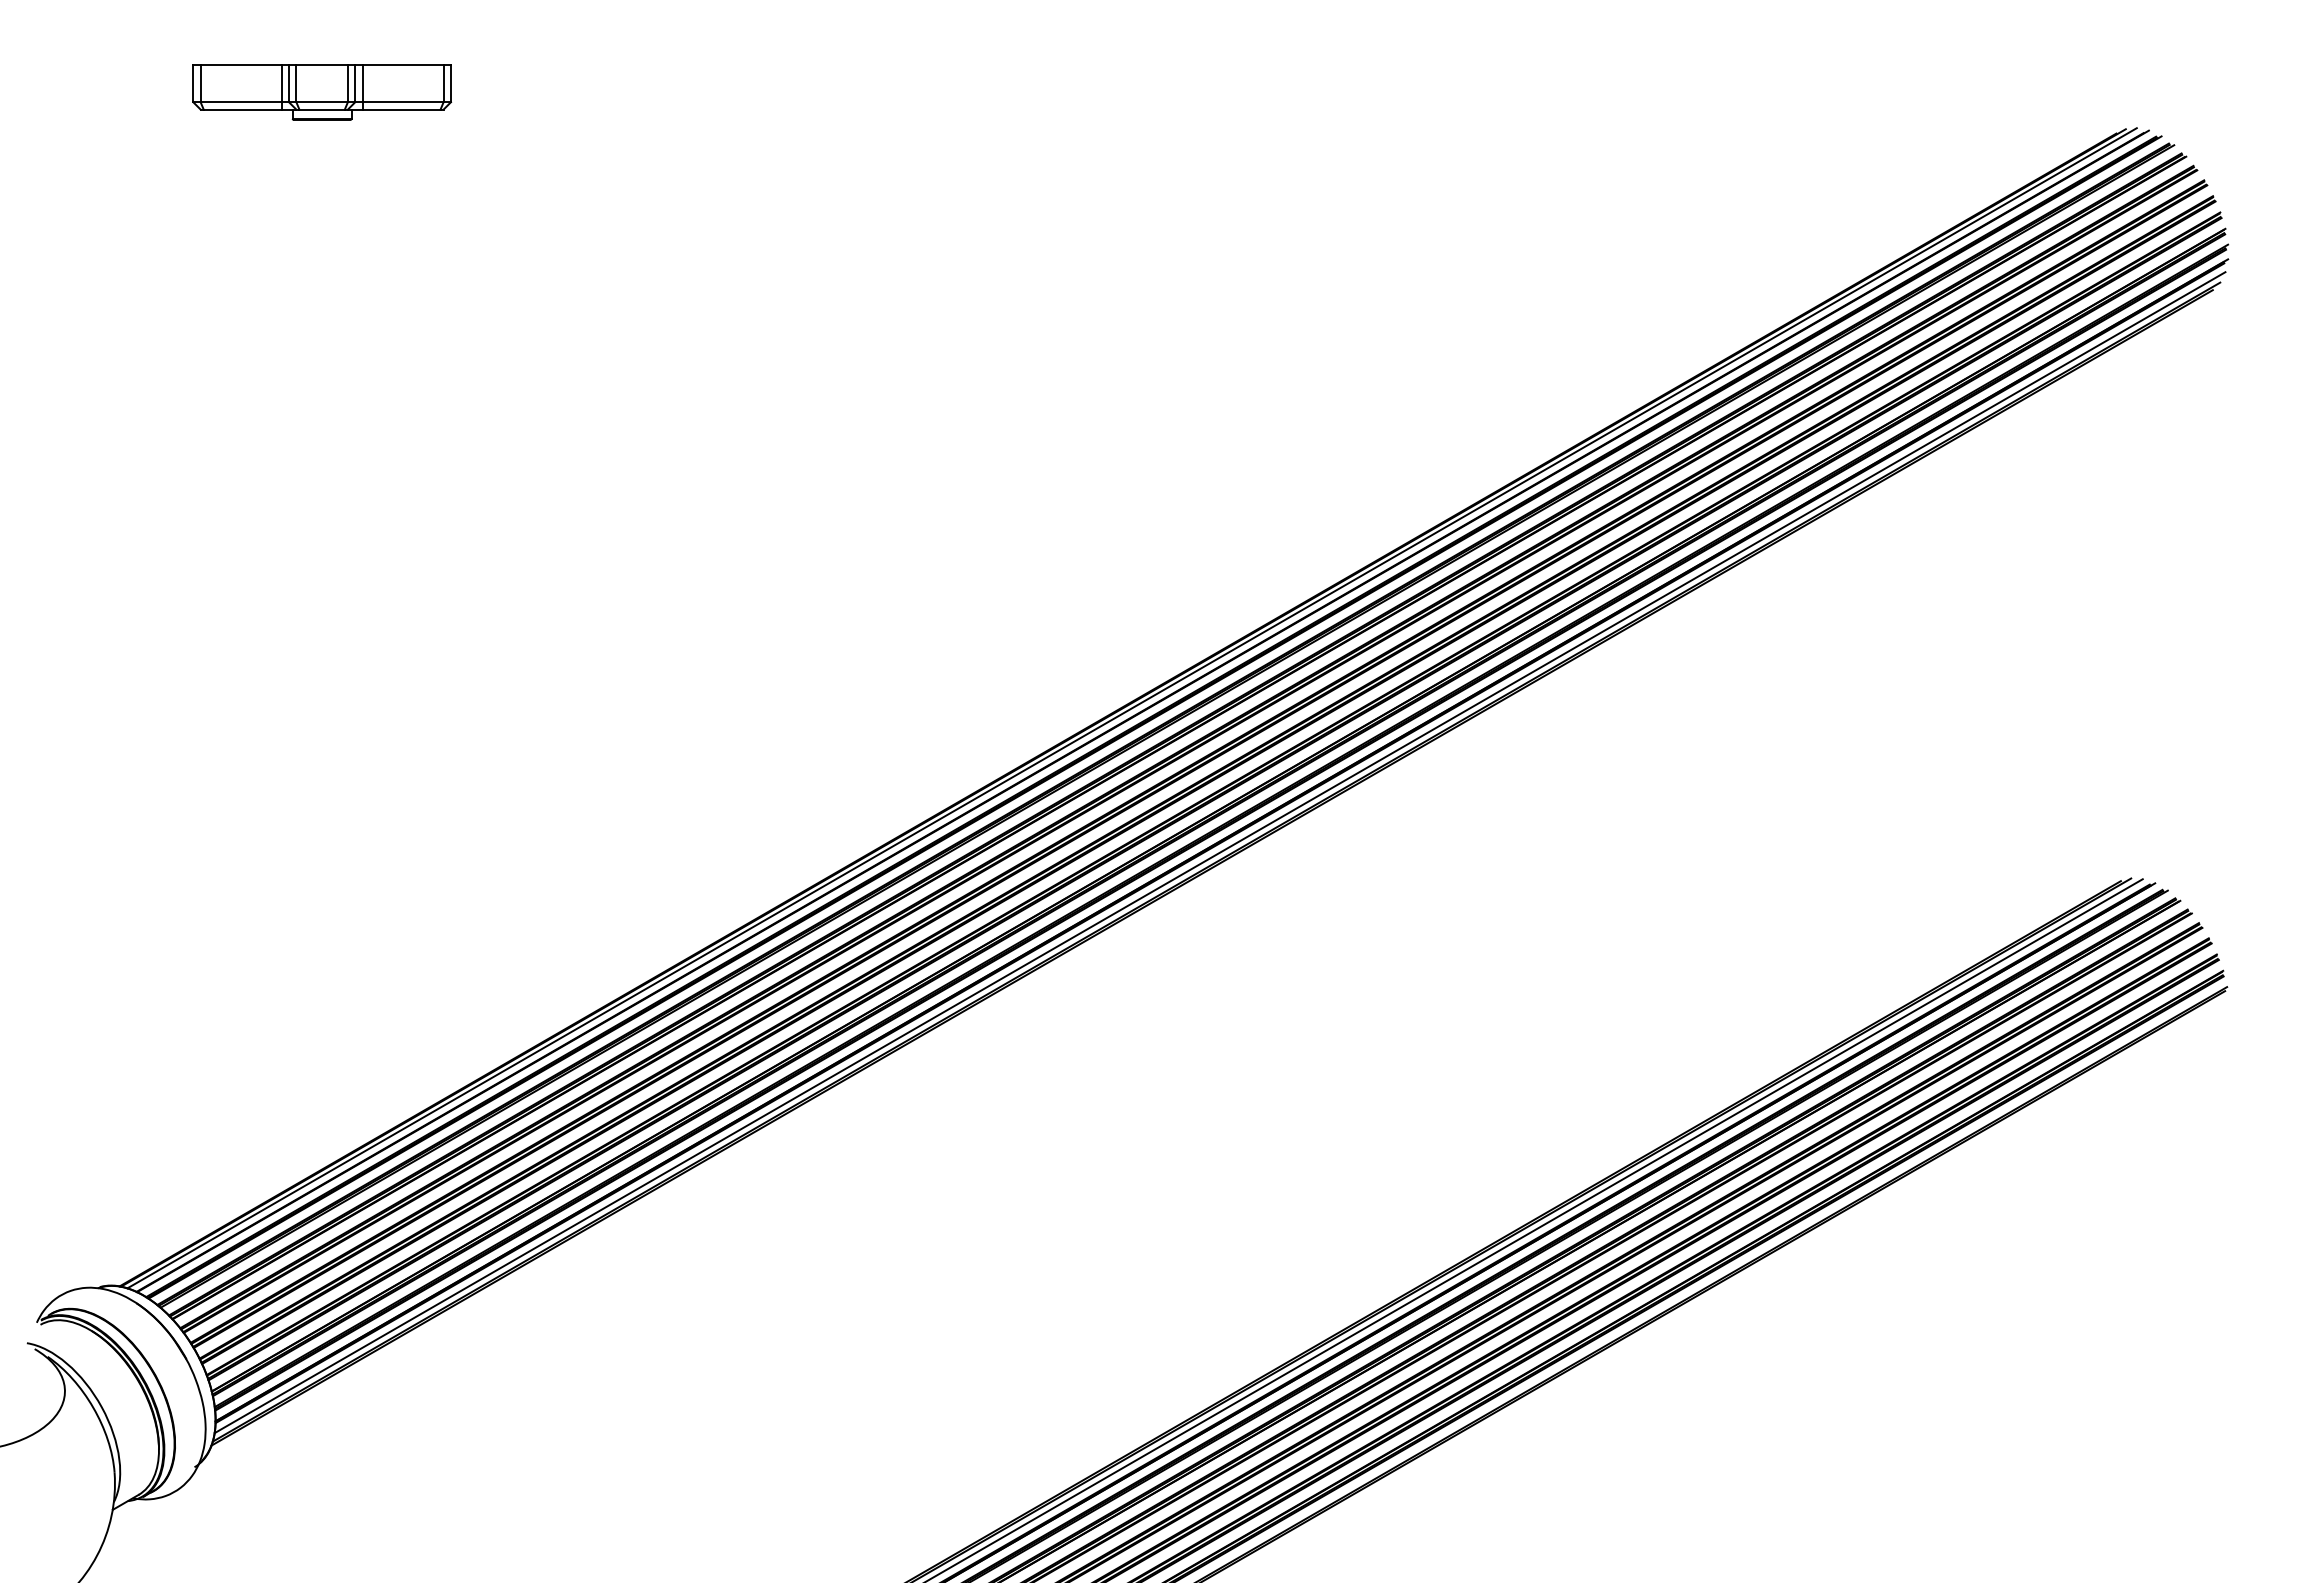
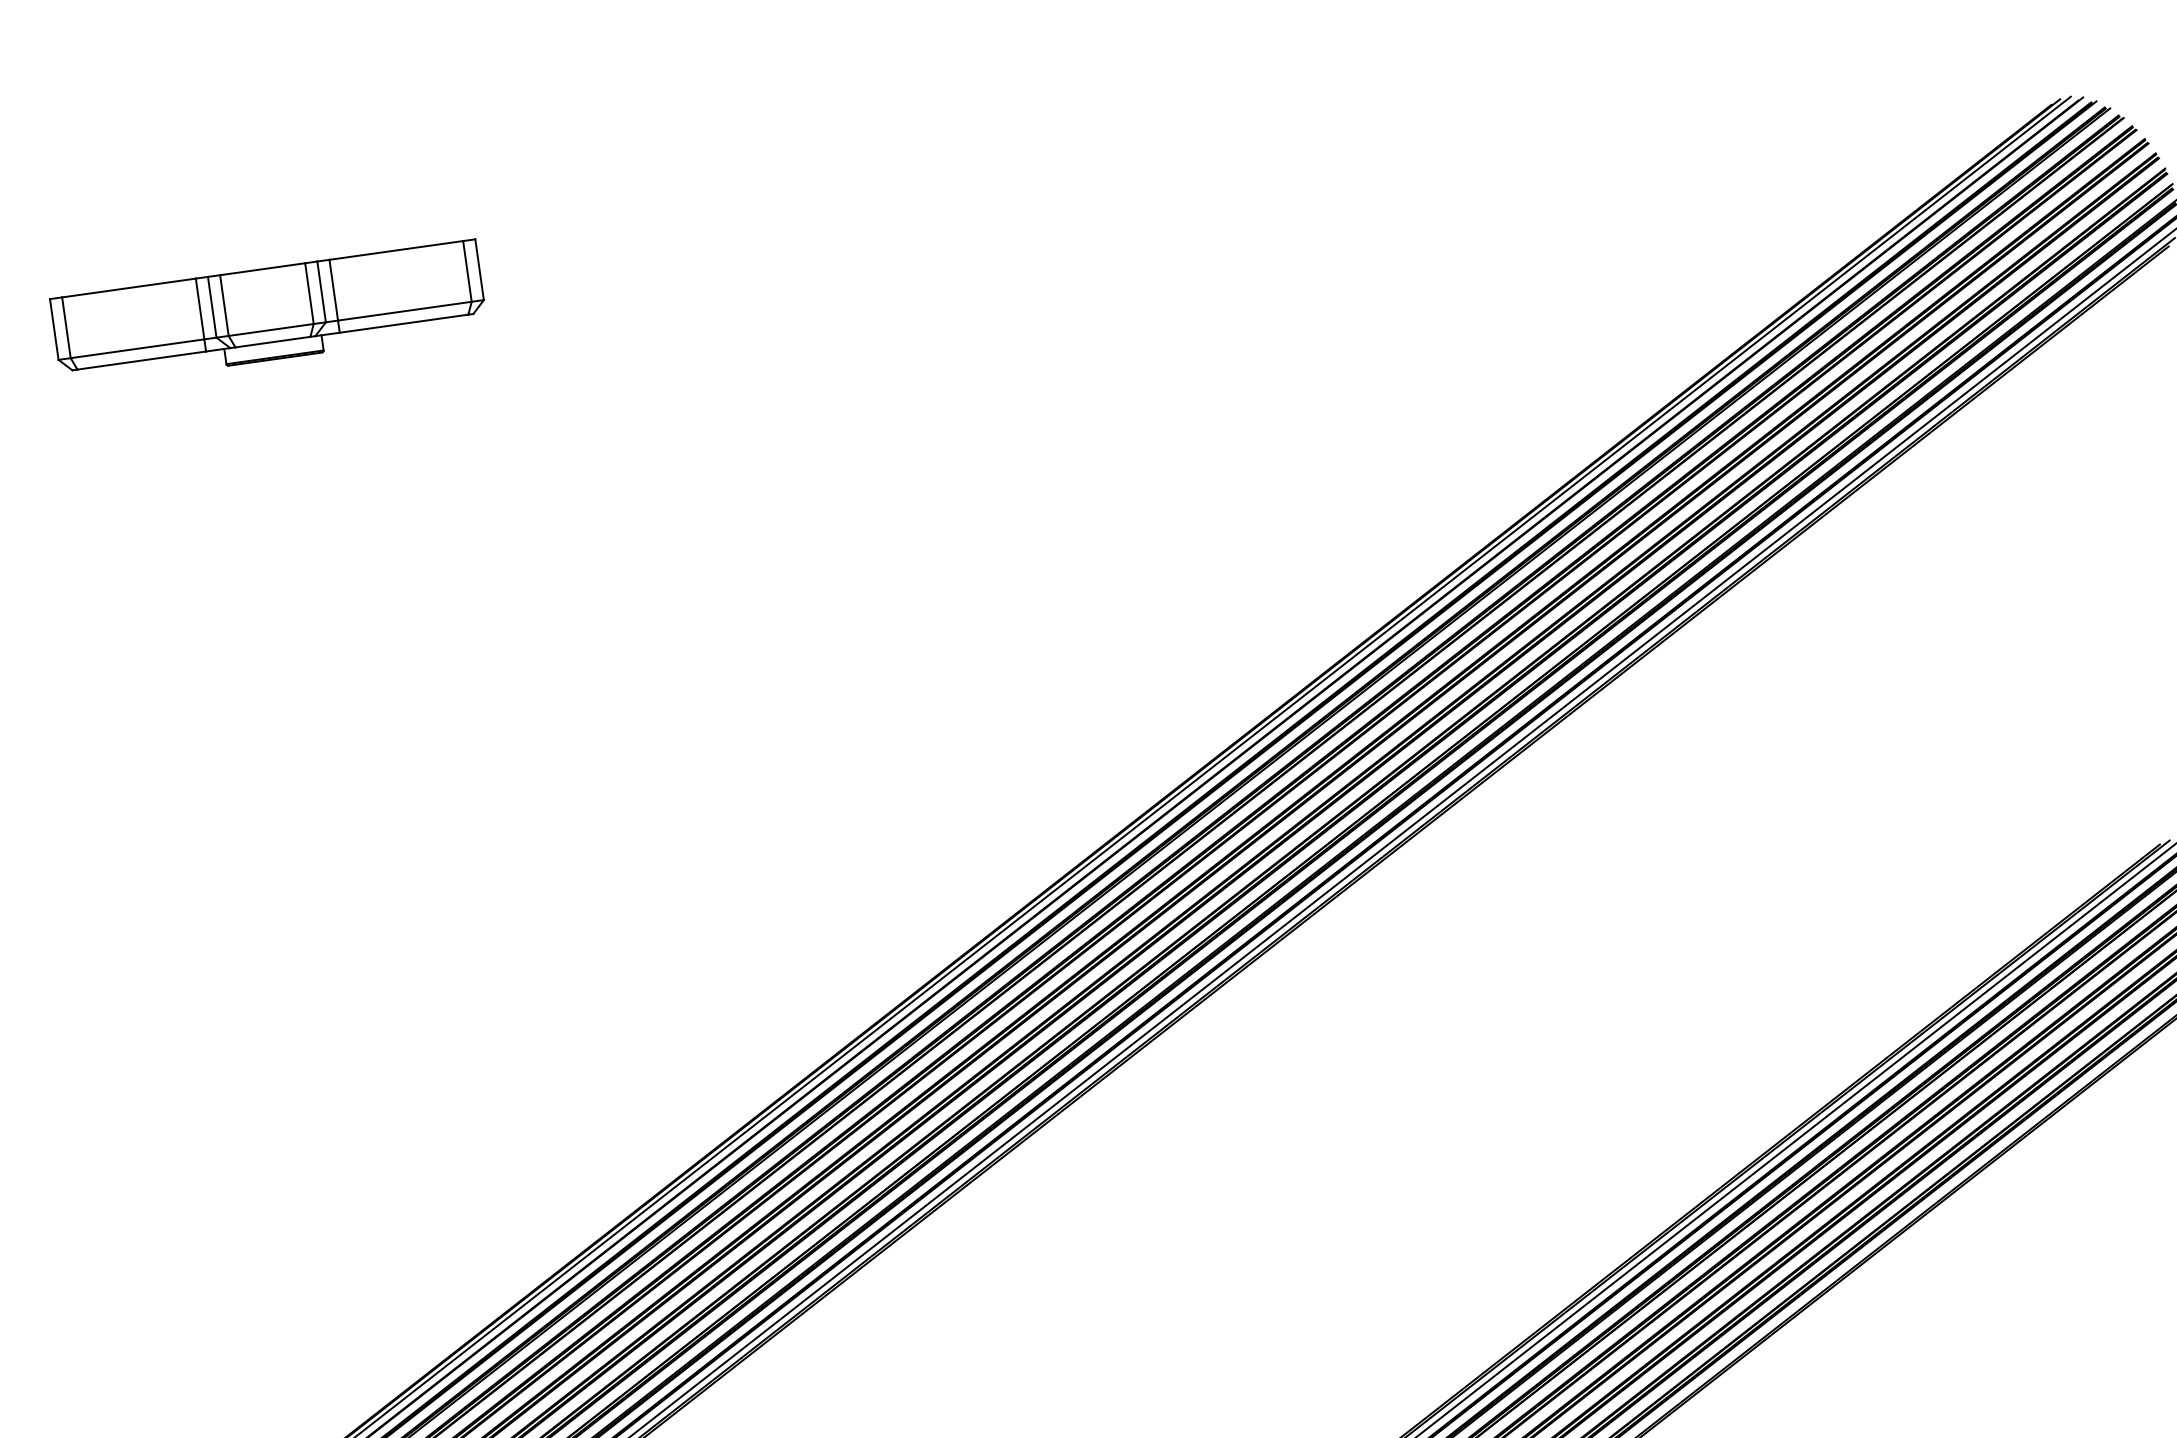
part: (321, 92) -> (268, 314), size x1.67

